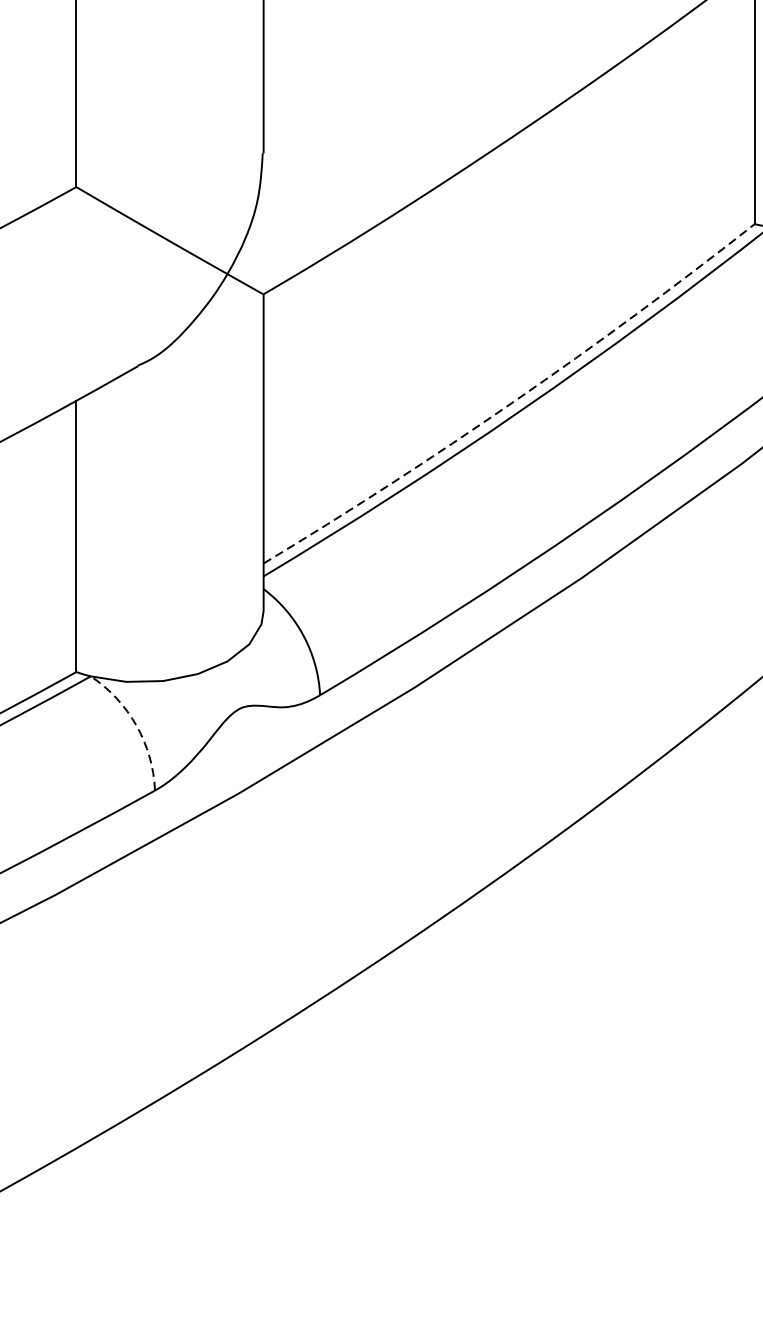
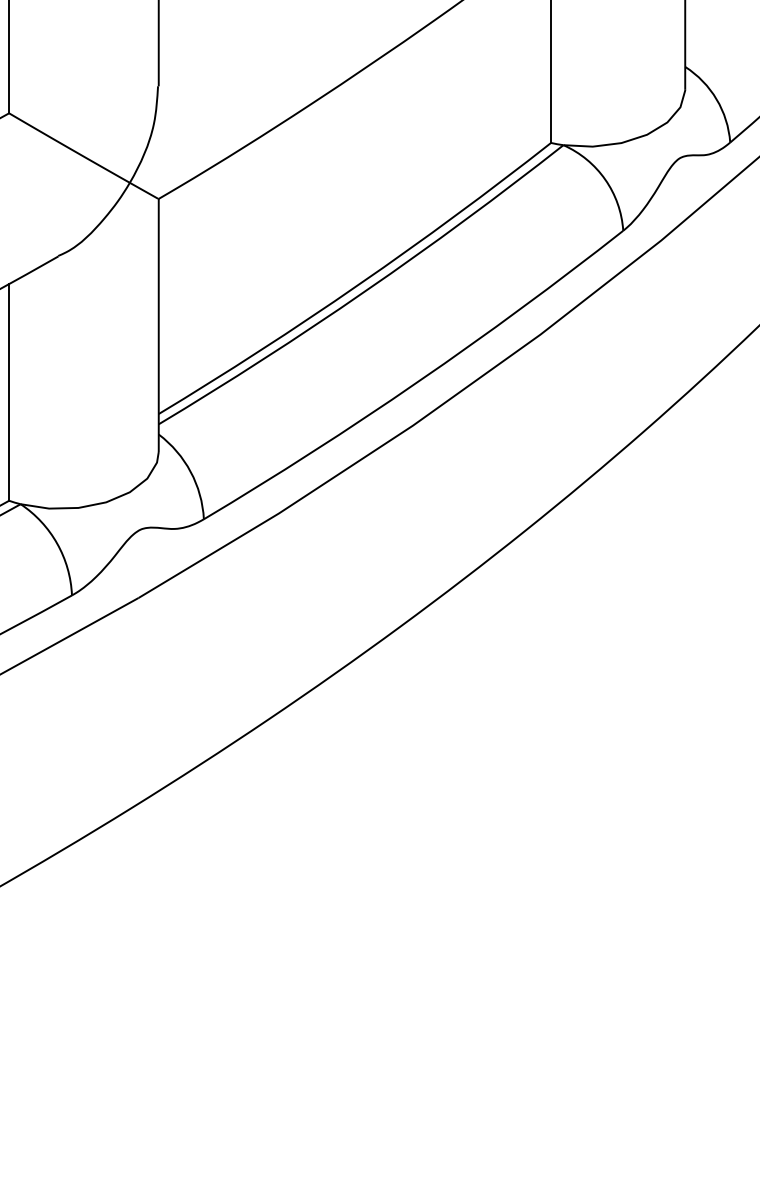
arc: (514, 401) -> (359, 284), dashed -> solid
arc: (136, 725) -> (57, 543), dashed -> solid

